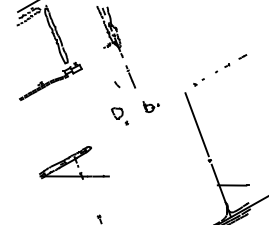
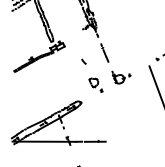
part: (117, 84) -> (84, 61), moved
part: (151, 106) -> (121, 77), size x1.43
part: (74, 162) -> (58, 122), size x1.67

